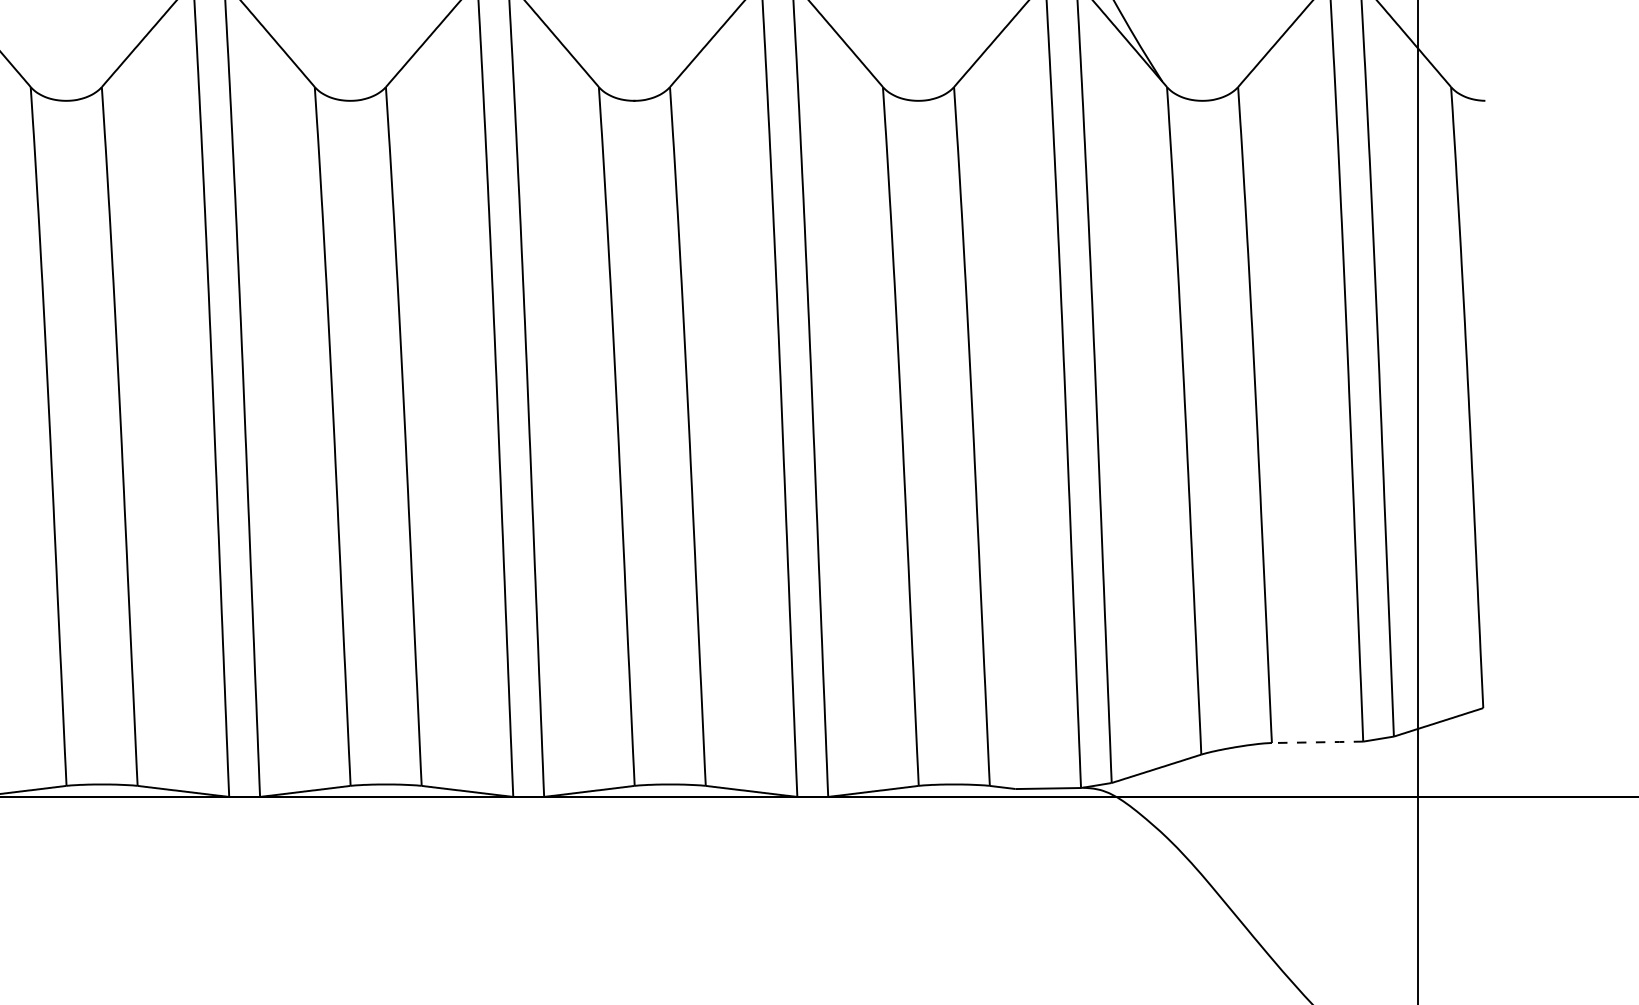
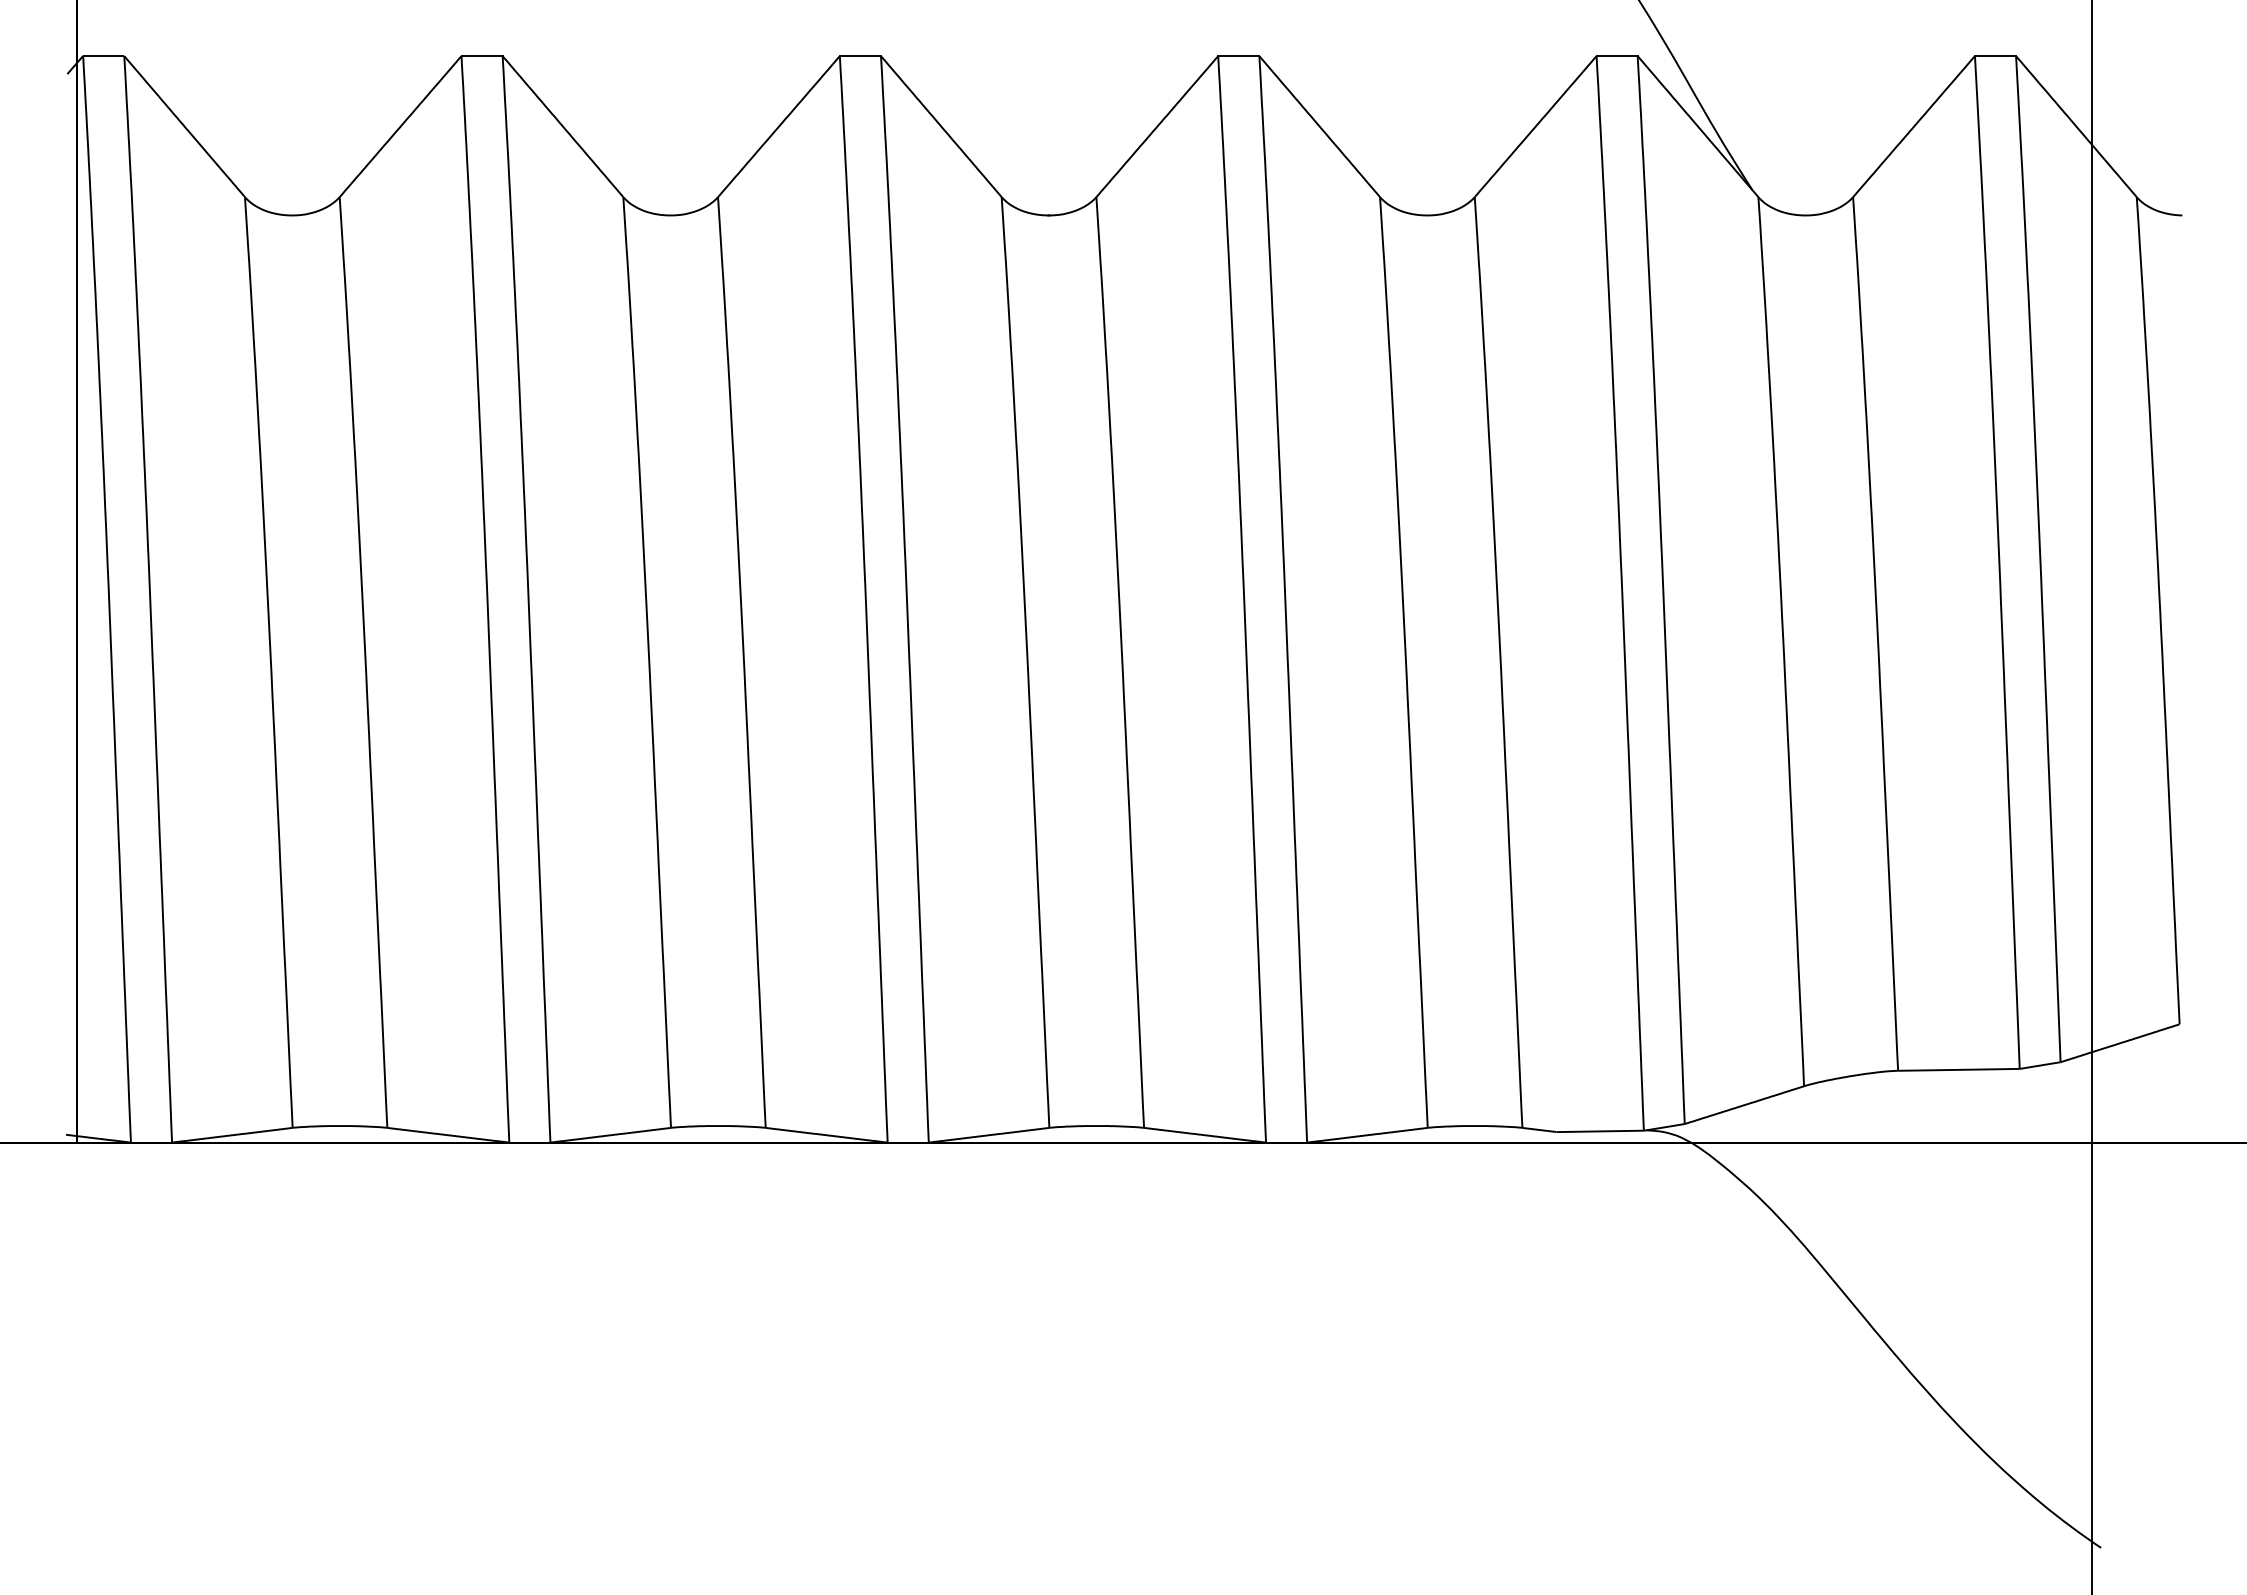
line: (1317, 742) -> (1958, 1069), dashed -> solid

